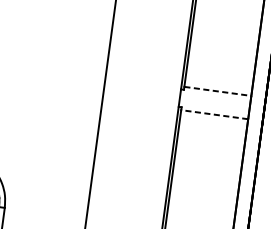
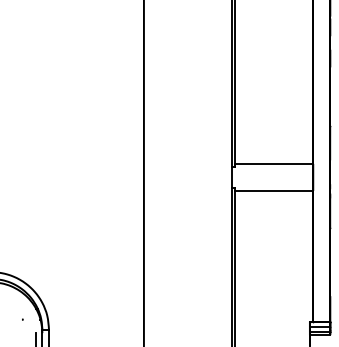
line: (218, 91) -> (274, 163), dashed -> solid
line: (214, 114) -> (274, 190), dashed -> solid

